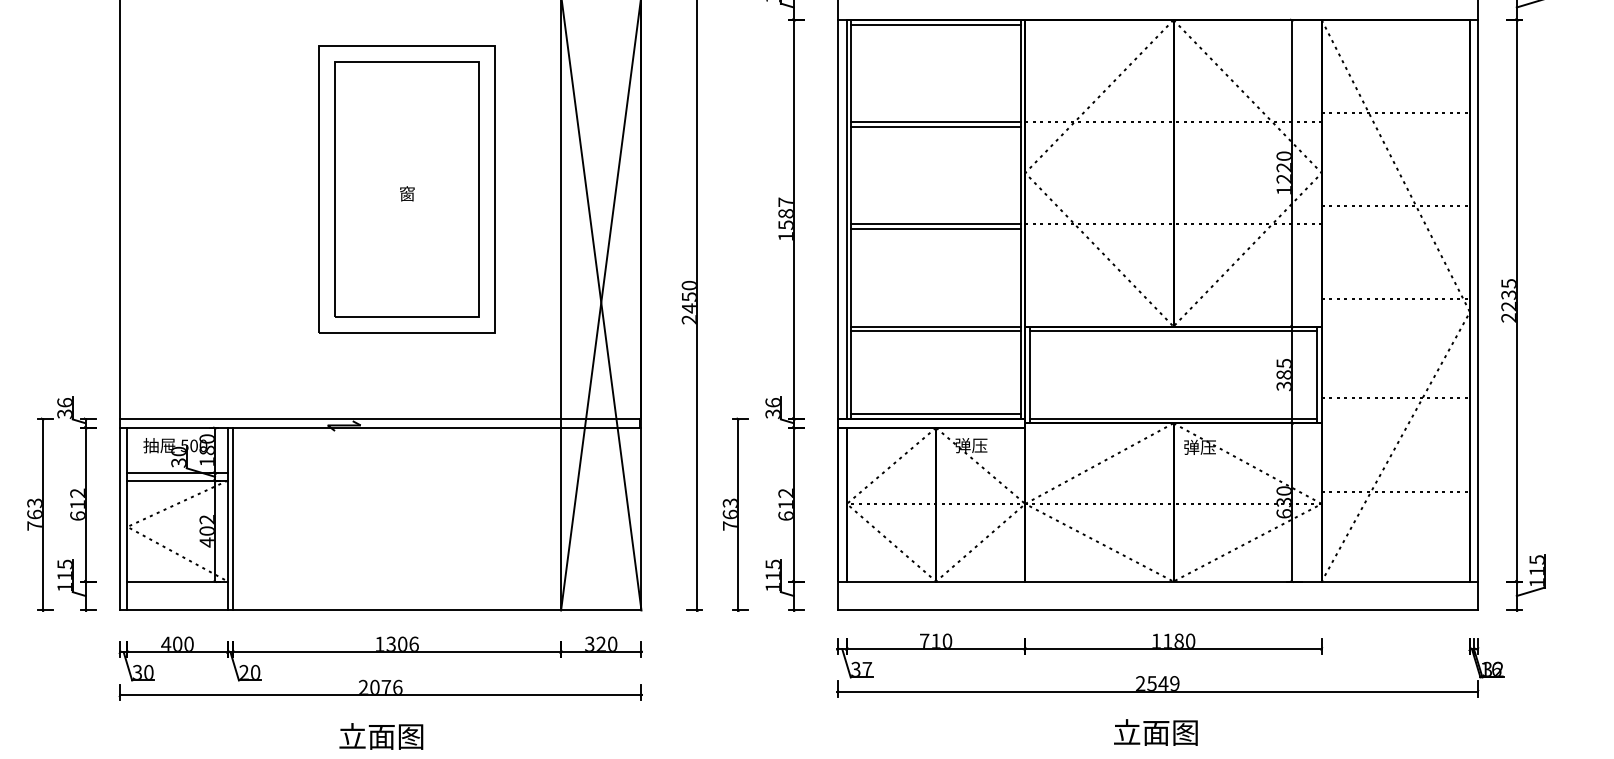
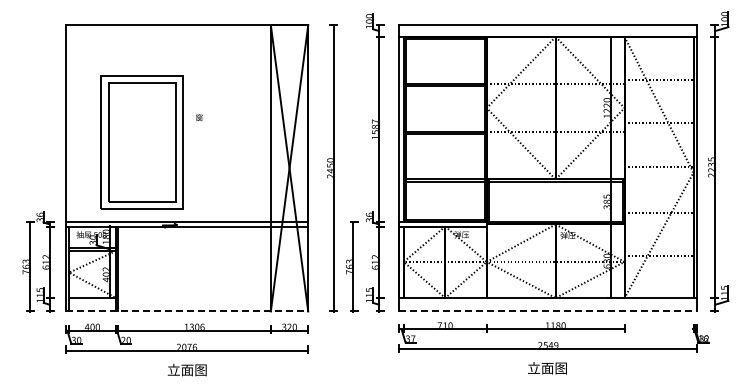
part: (405, 189) -> (141, 142), moved
line: (381, 610) -> (187, 311), solid -> dashed
line: (1158, 610) -> (548, 311), solid -> dashed

